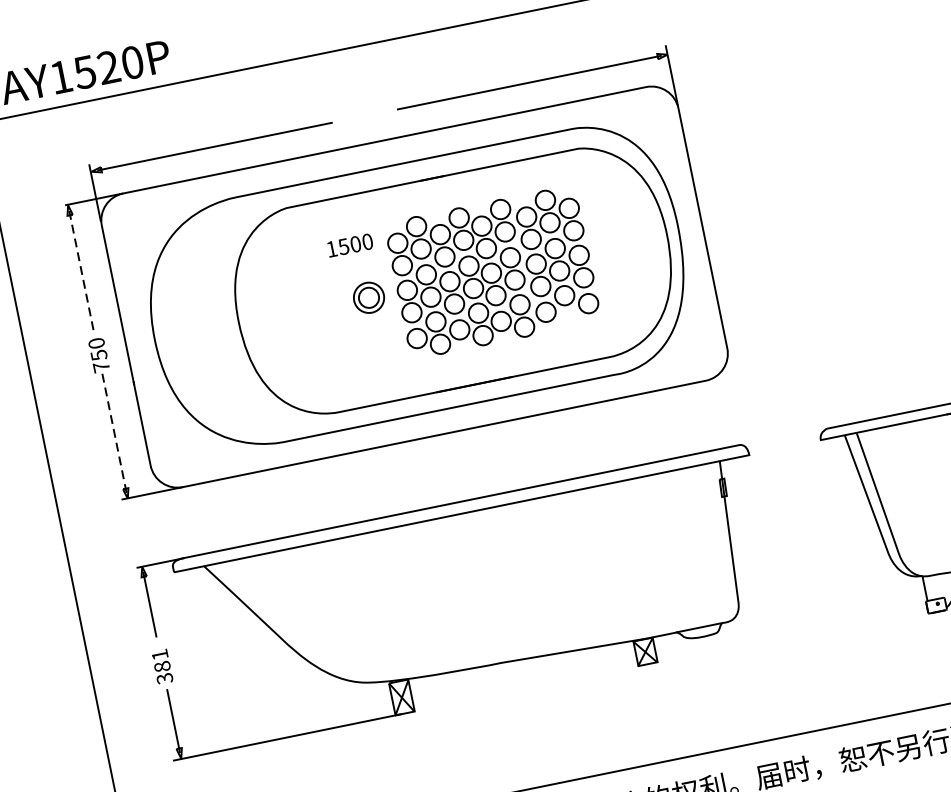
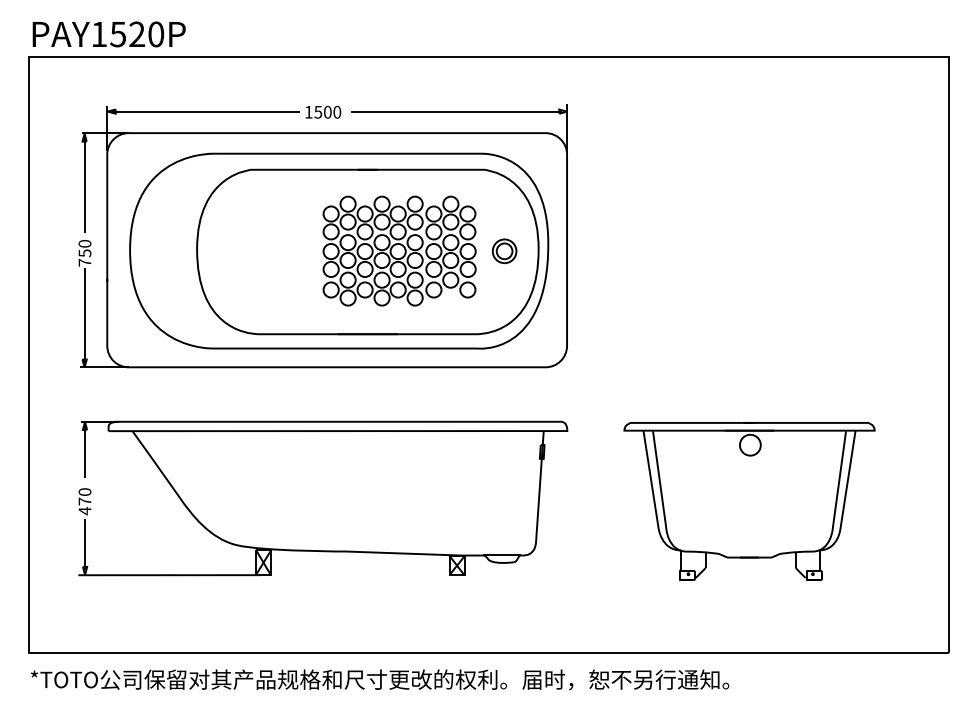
text: (350, 244) -> (323, 111), moved
line: (81, 270) -> (84, 185), dashed -> solid
part: (368, 298) -> (504, 251), moved
line: (114, 433) -> (84, 315), dashed -> solid
text: (161, 666) -> (84, 501), 381 -> 470

